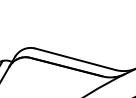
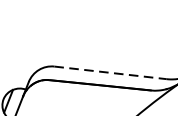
line: (75, 59) -> (110, 73), solid -> dashed

